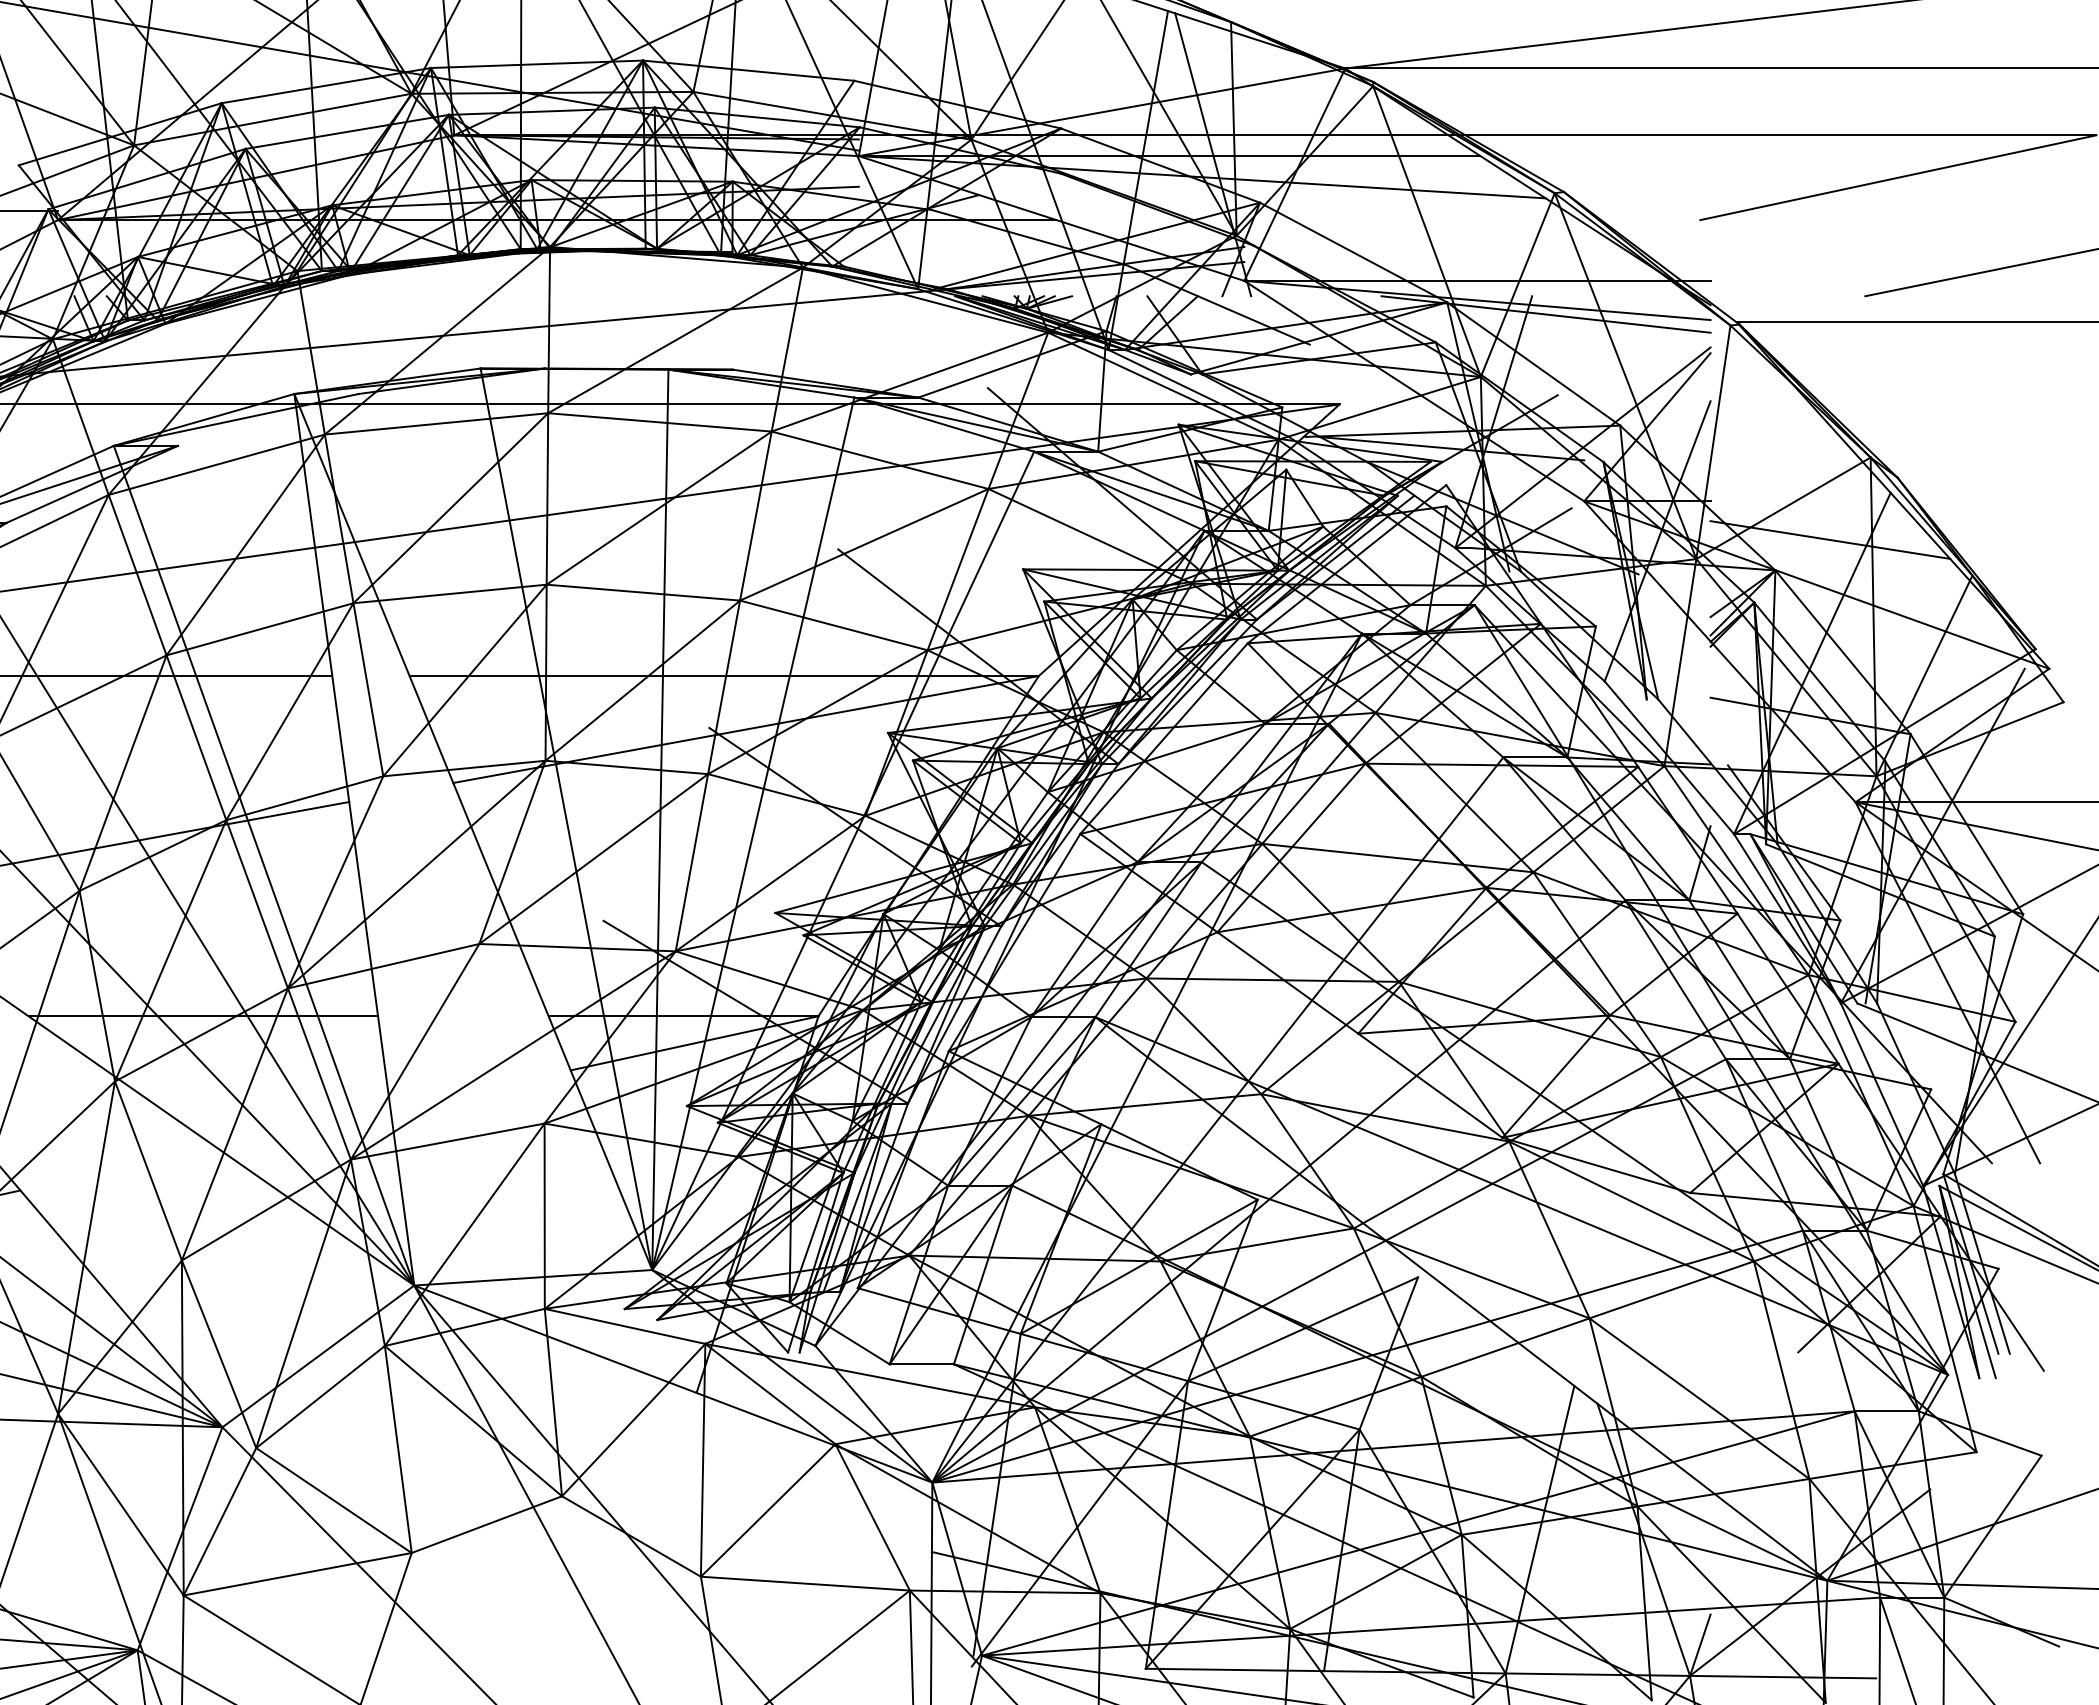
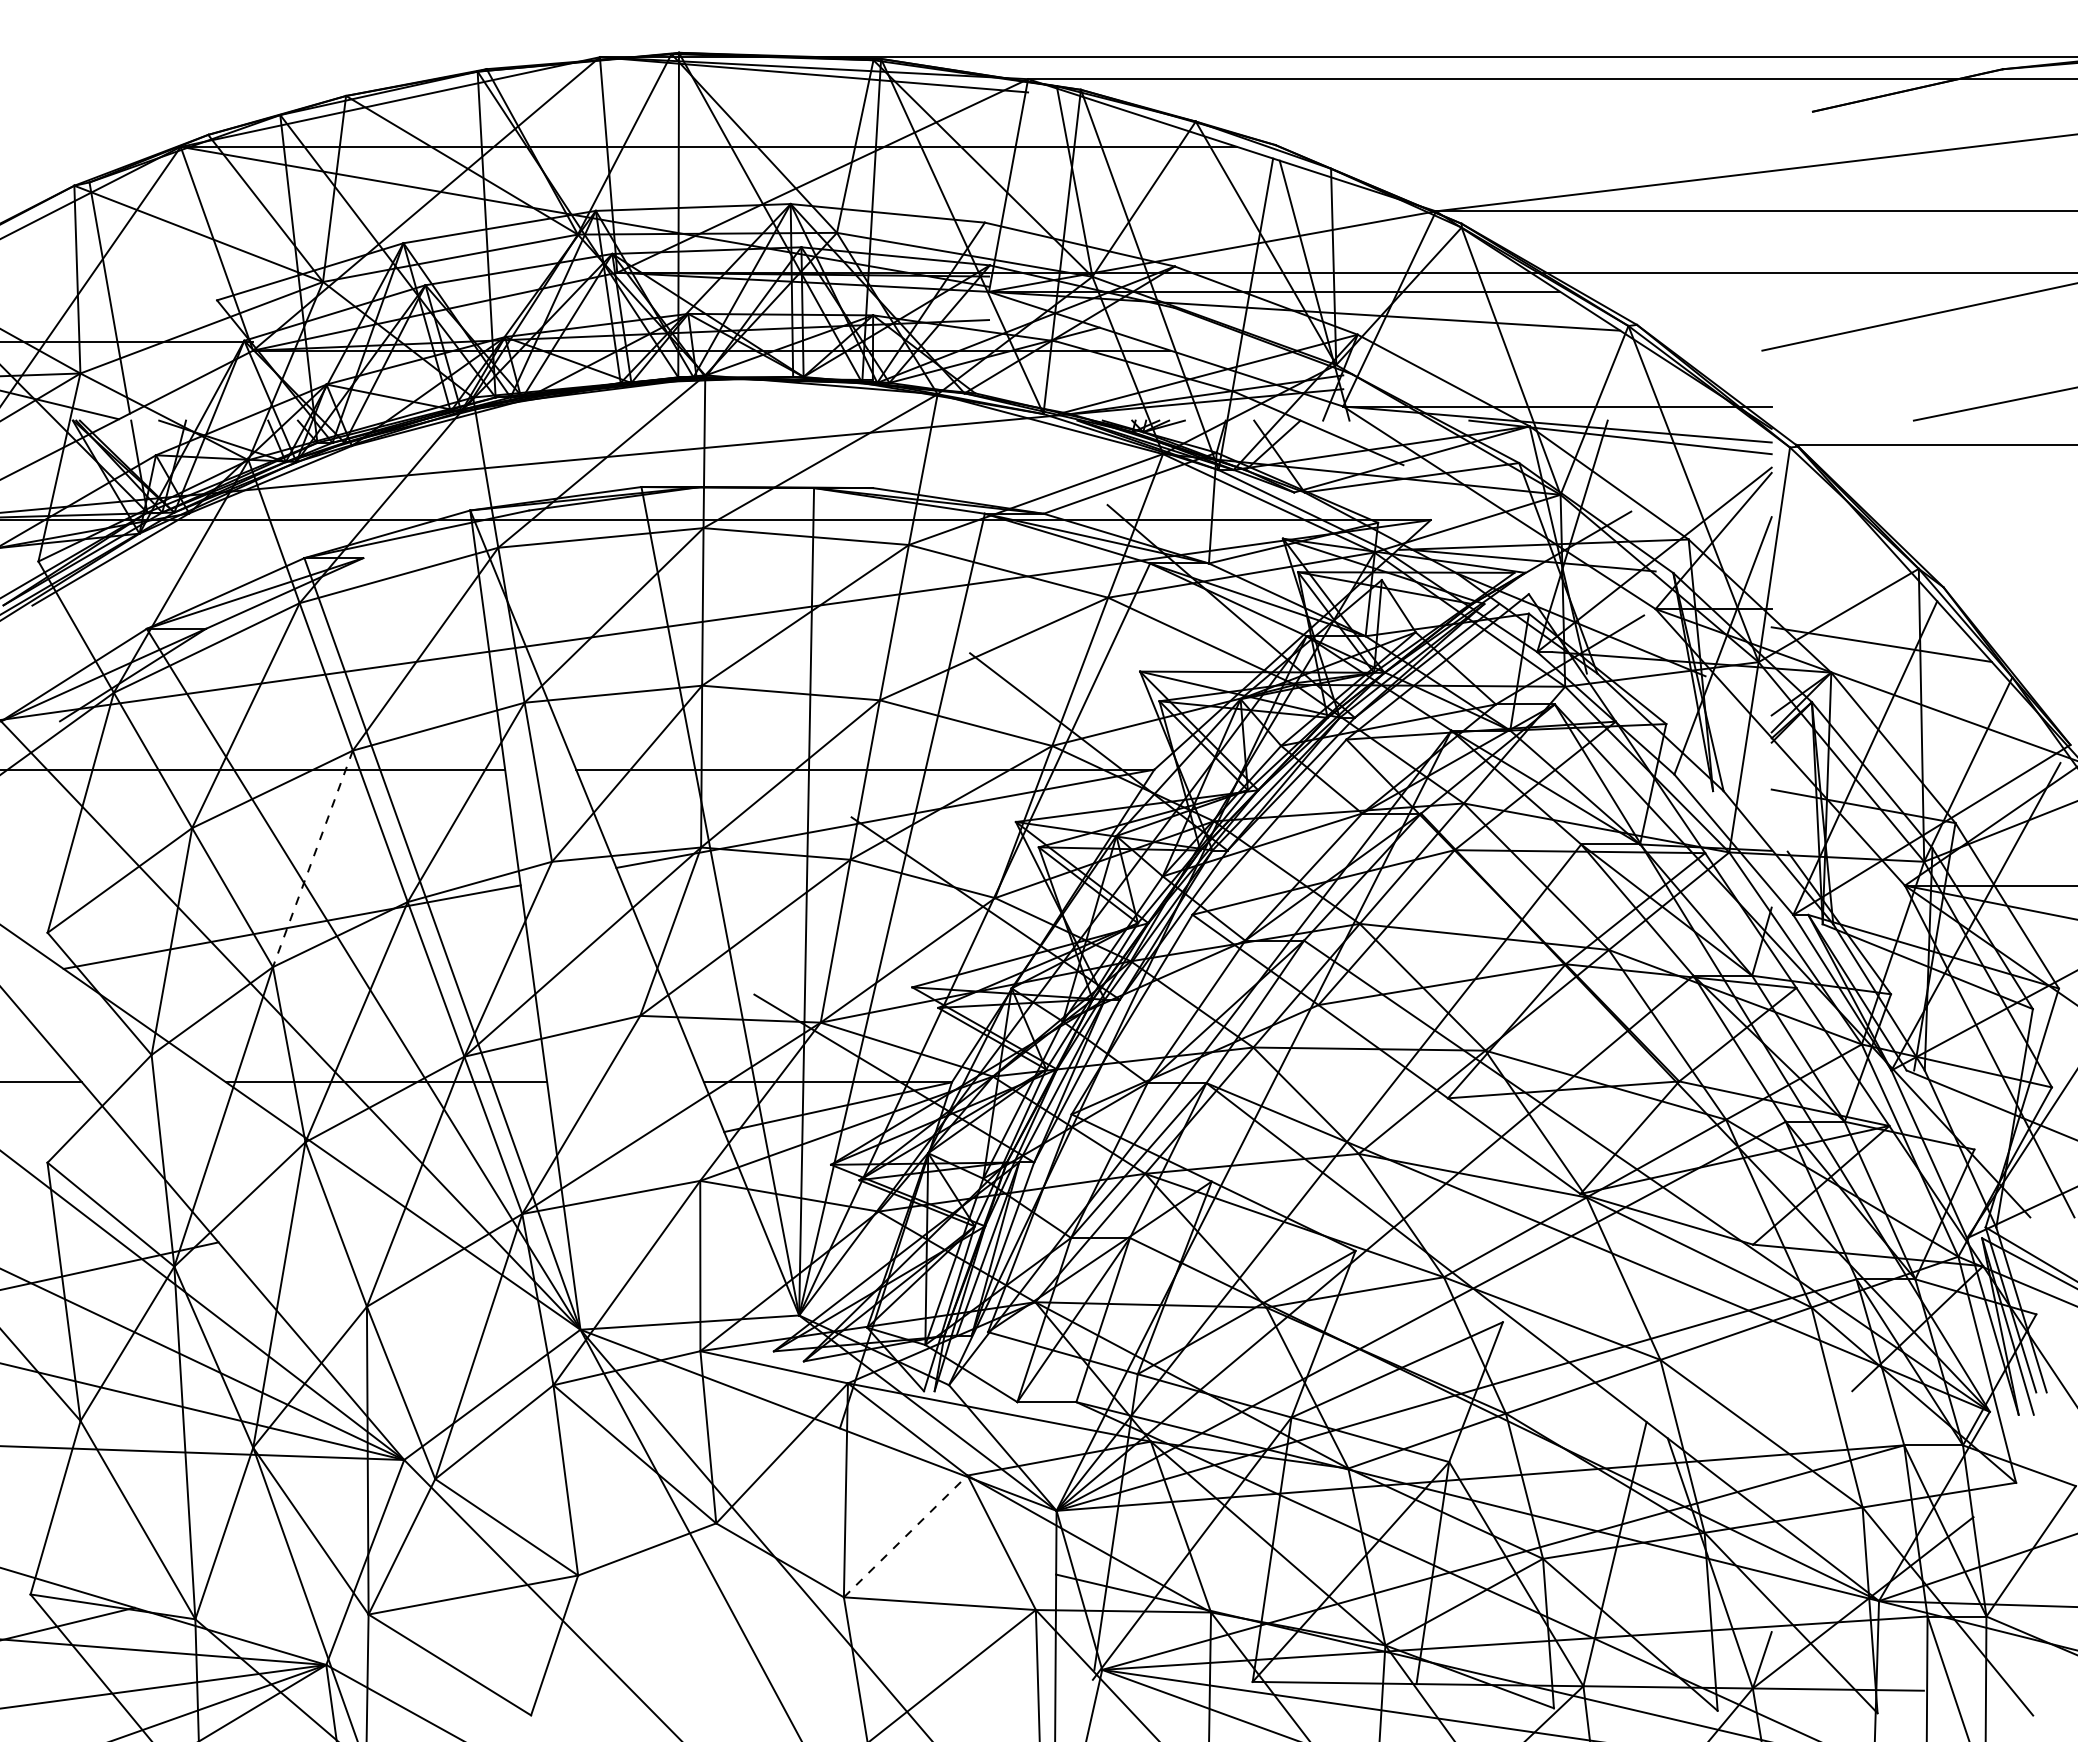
line: (122, 773) -> (312, 859), solid -> dashed
line: (767, 1510) -> (905, 1536), solid -> dashed

